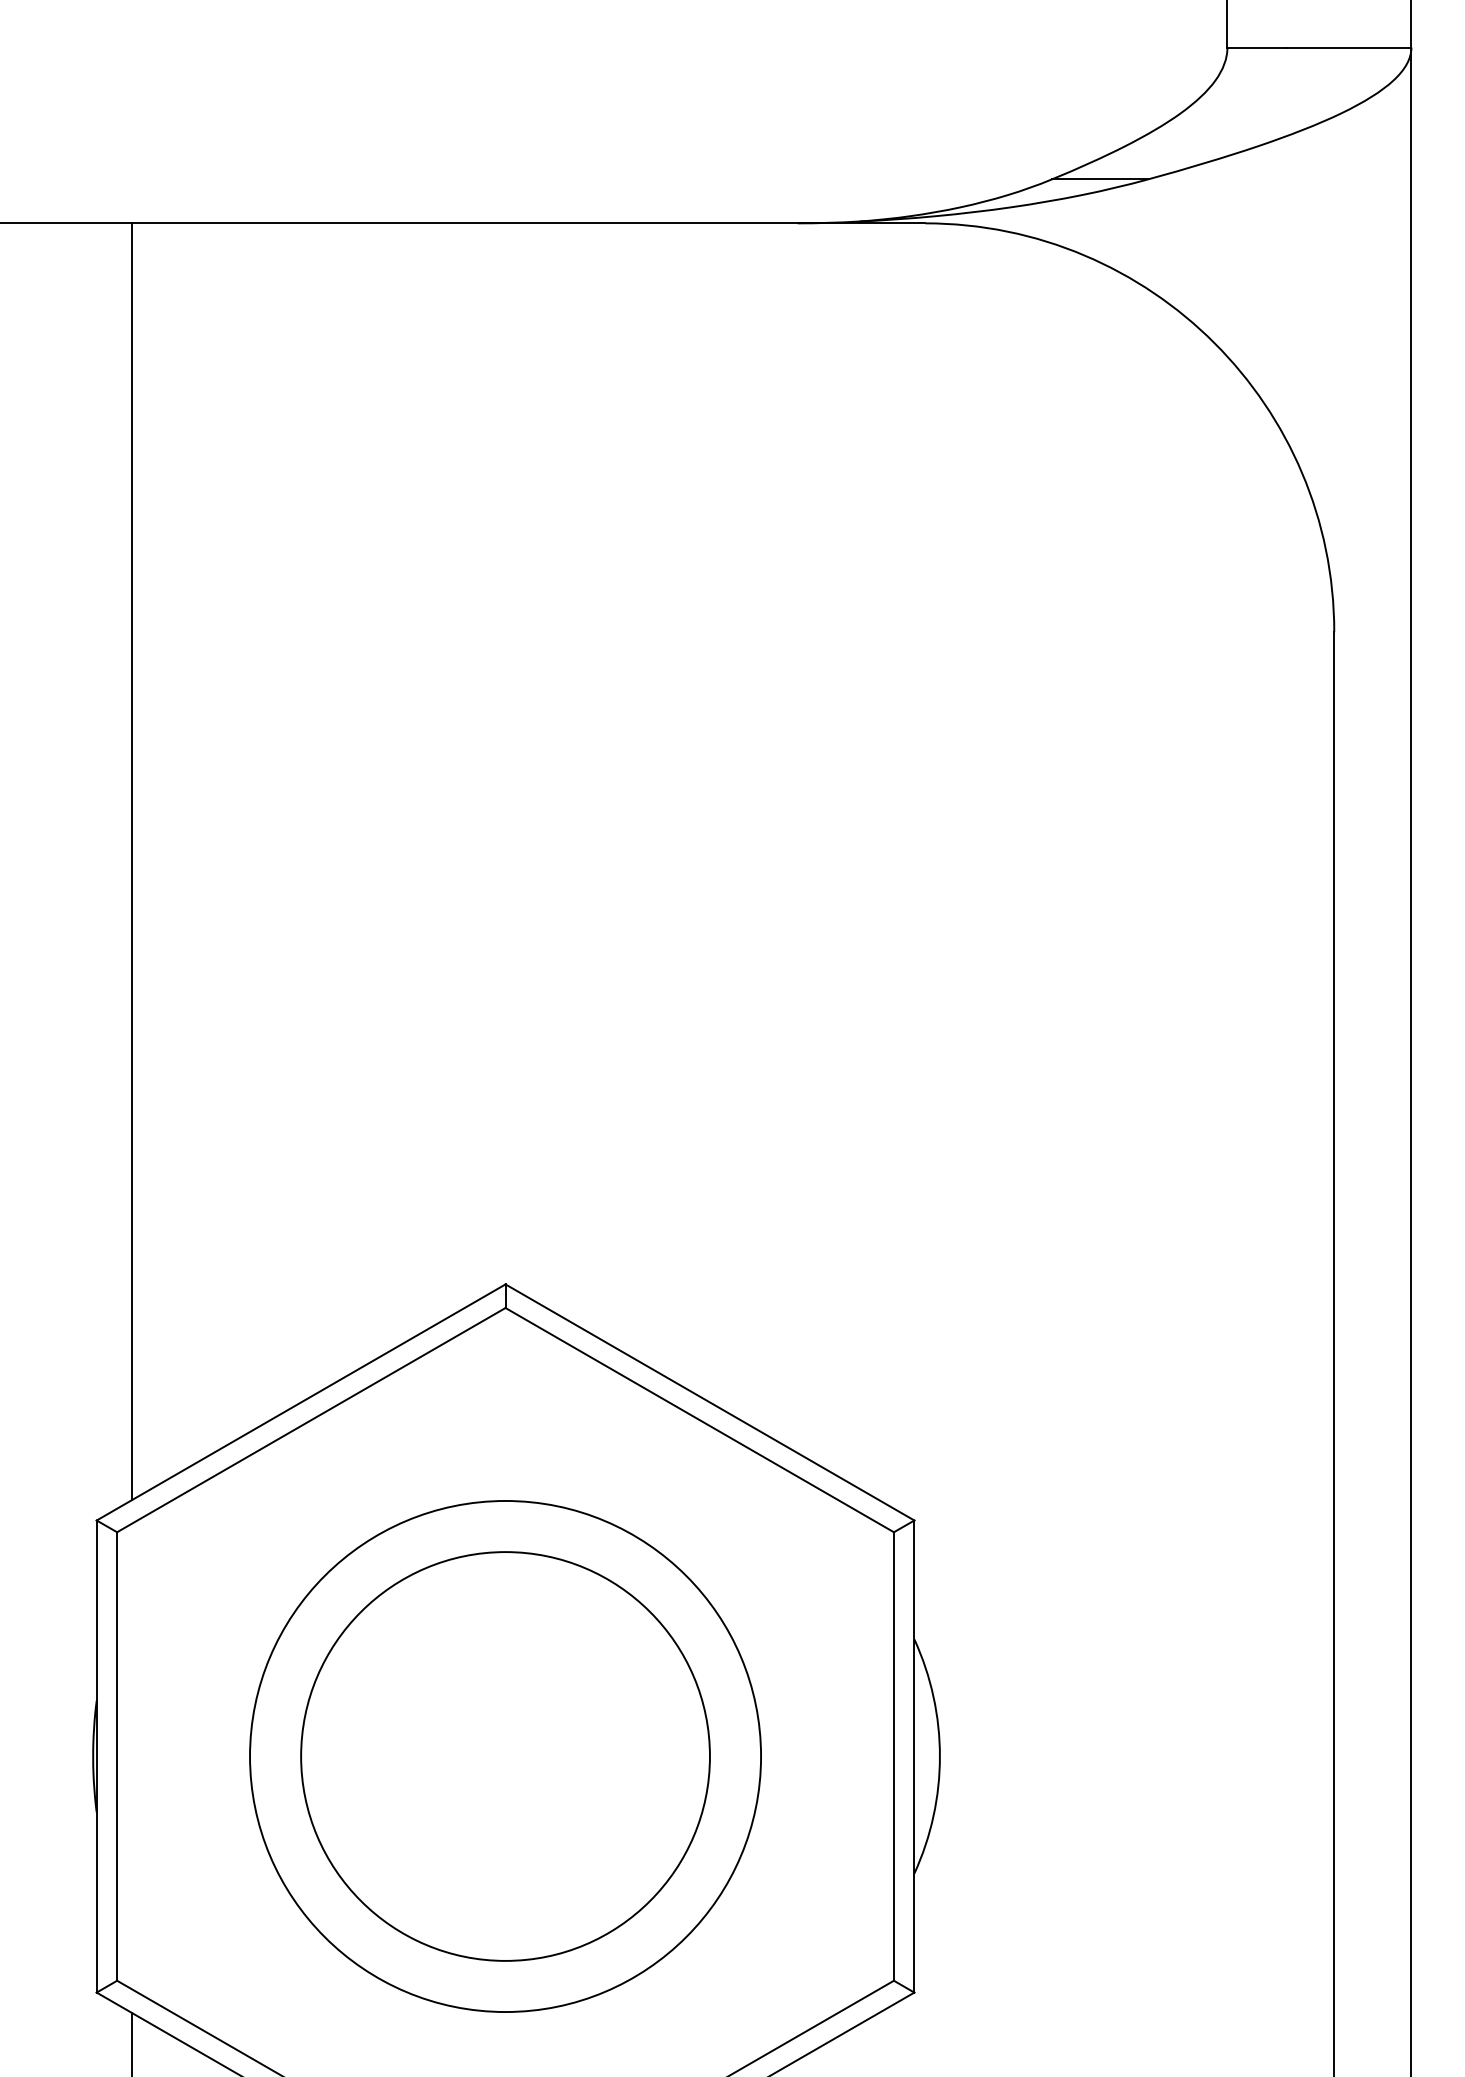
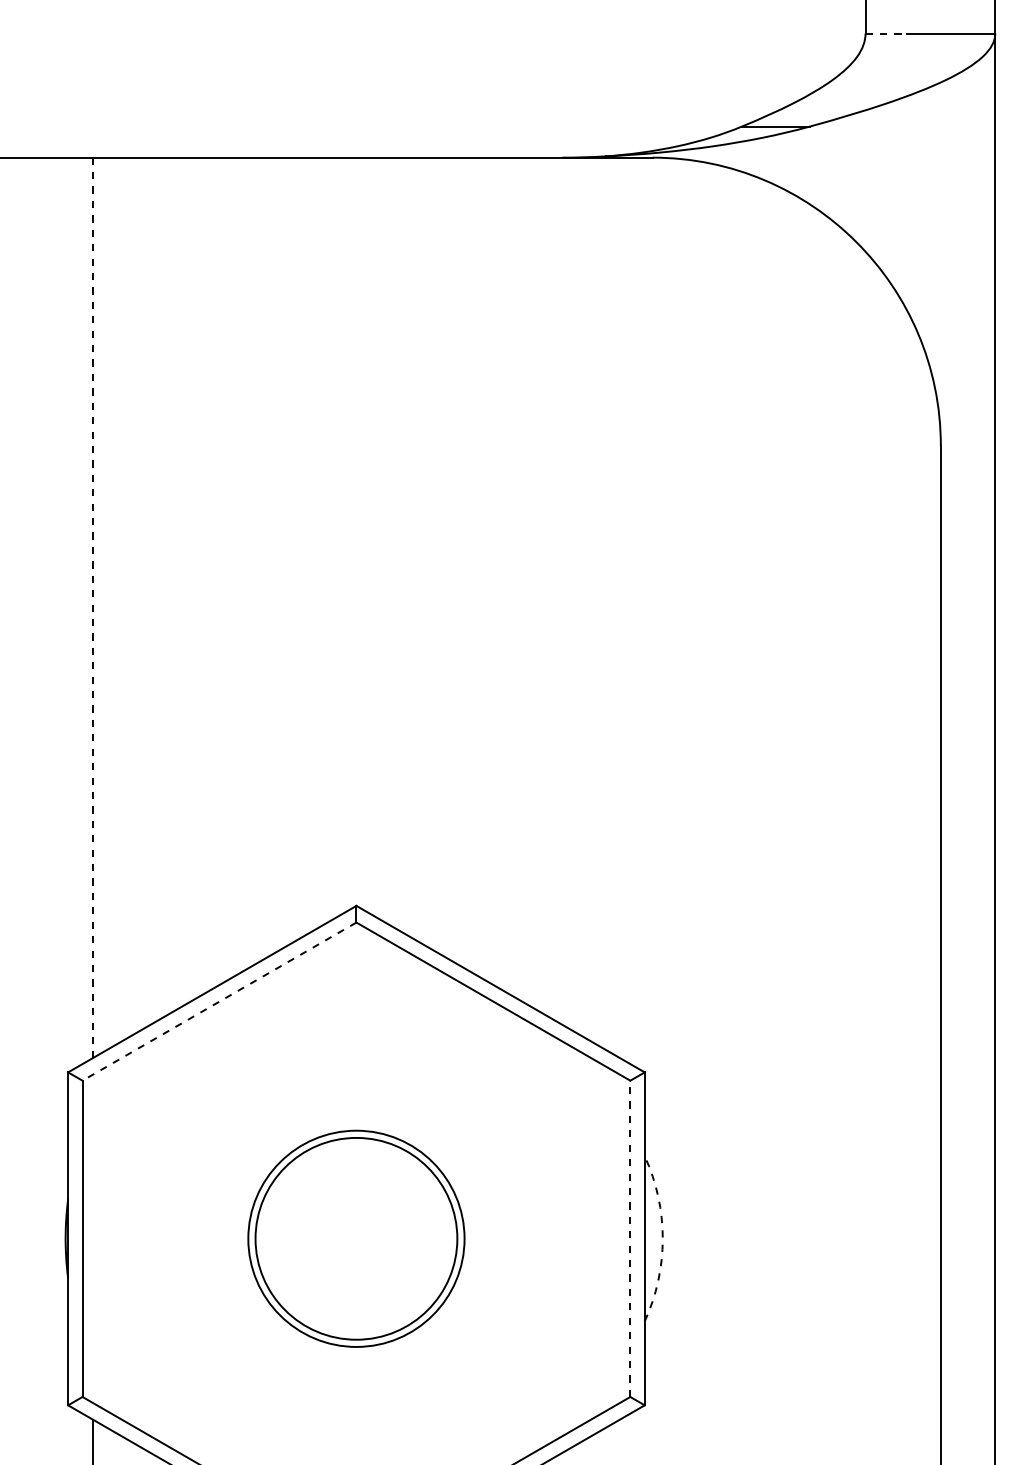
line: (1257, 47) -> (886, 33), solid -> dashed
line: (132, 862) -> (93, 608), solid -> dashed
line: (310, 1420) -> (218, 1001), solid -> dashed
circle: (505, 1756) -> (356, 1238), size x0.6
circle: (505, 1756) -> (356, 1238), size x0.7
line: (893, 1756) -> (630, 1238), solid -> dashed
arc: (939, 1756) -> (662, 1238), solid -> dashed

